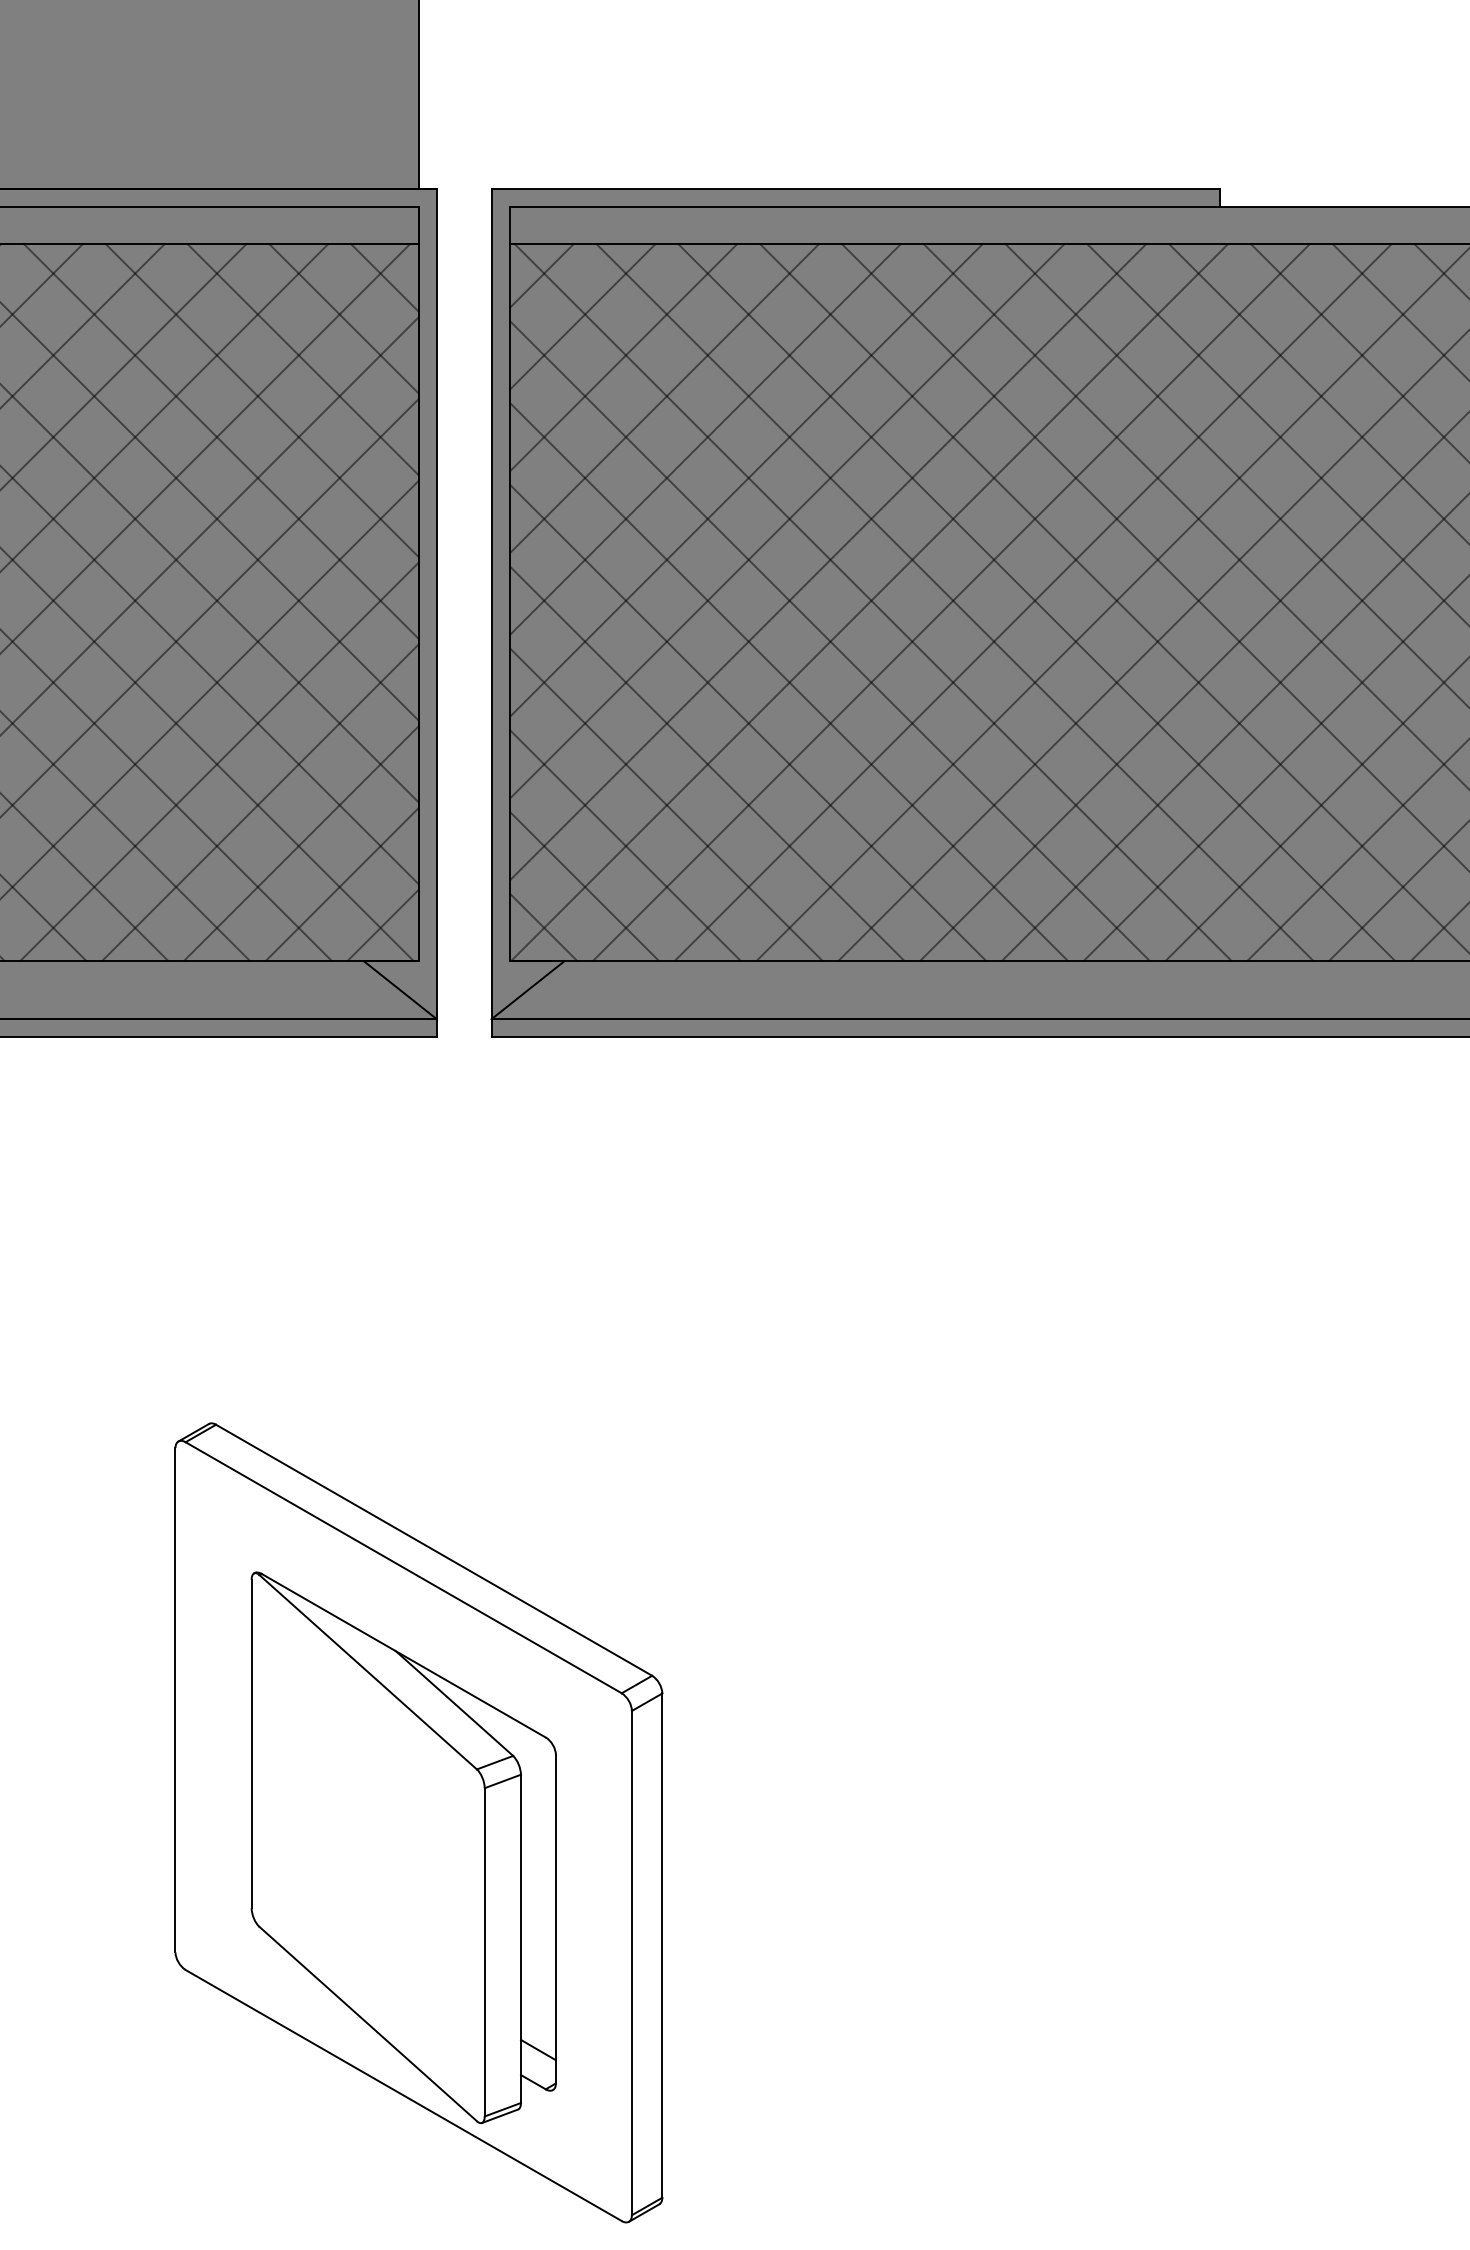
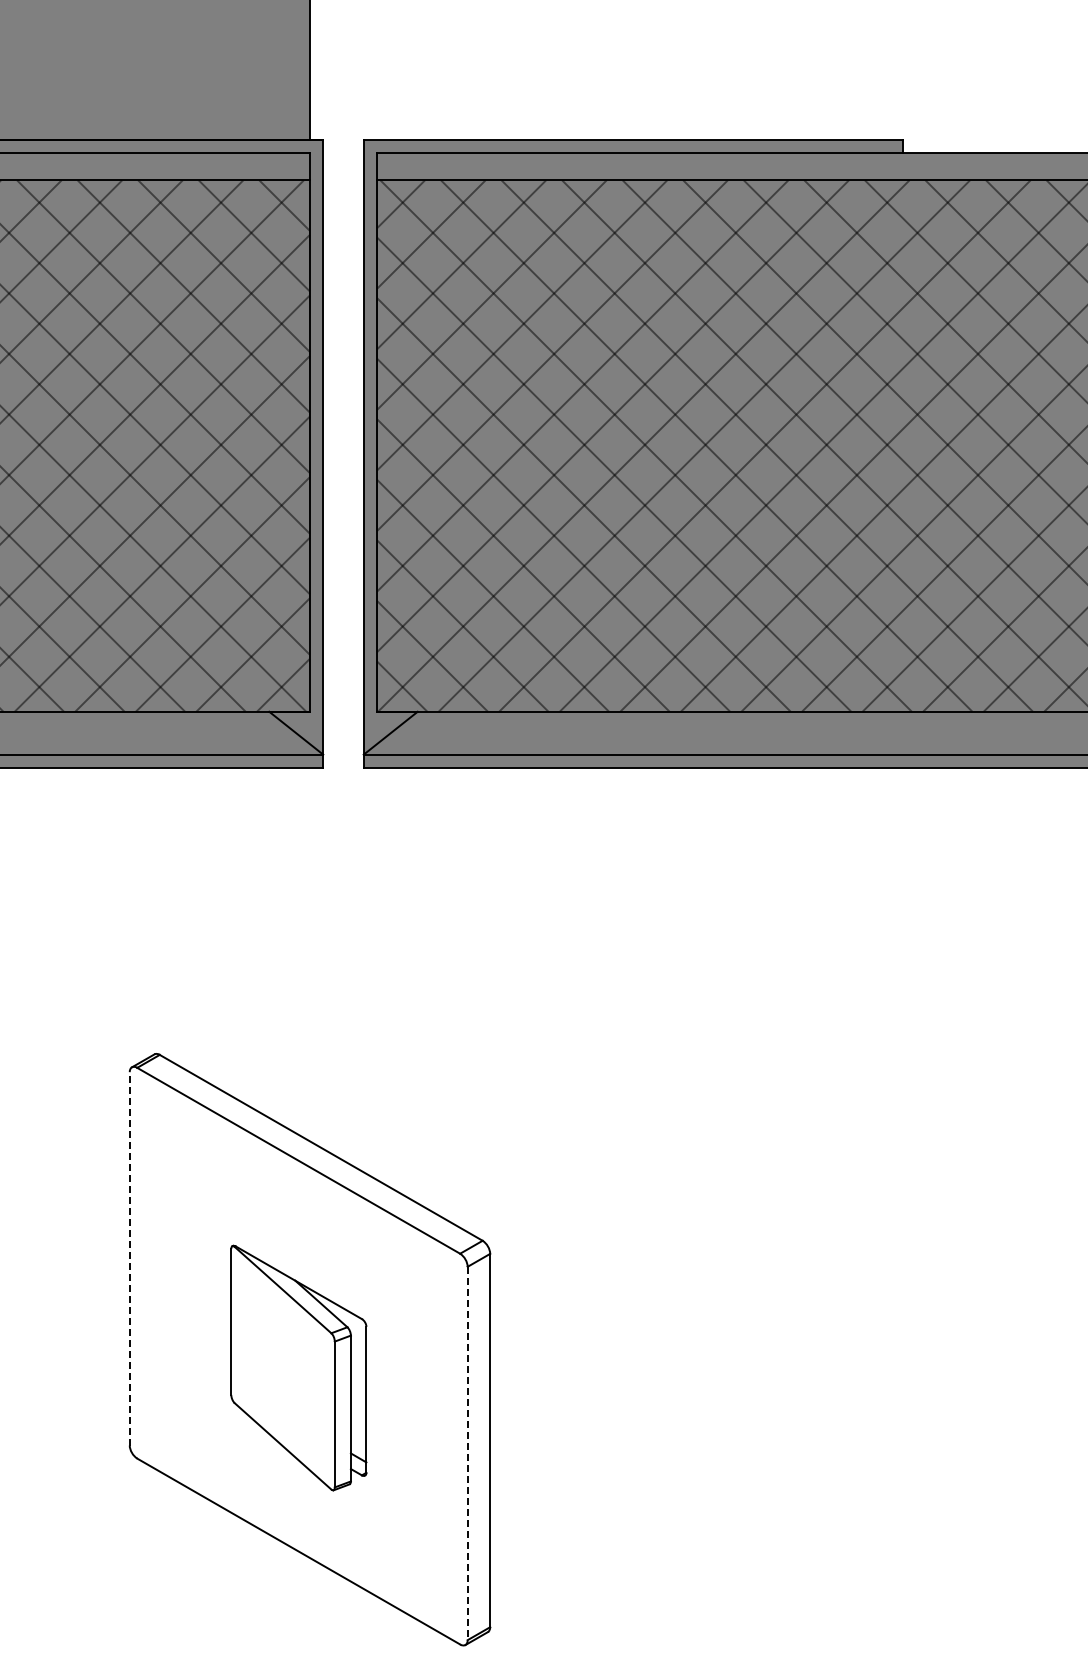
line: (175, 1699) -> (129, 1258), solid -> dashed
part: (403, 1846) -> (298, 1367), size x0.6
line: (631, 1963) -> (467, 1453), solid -> dashed

